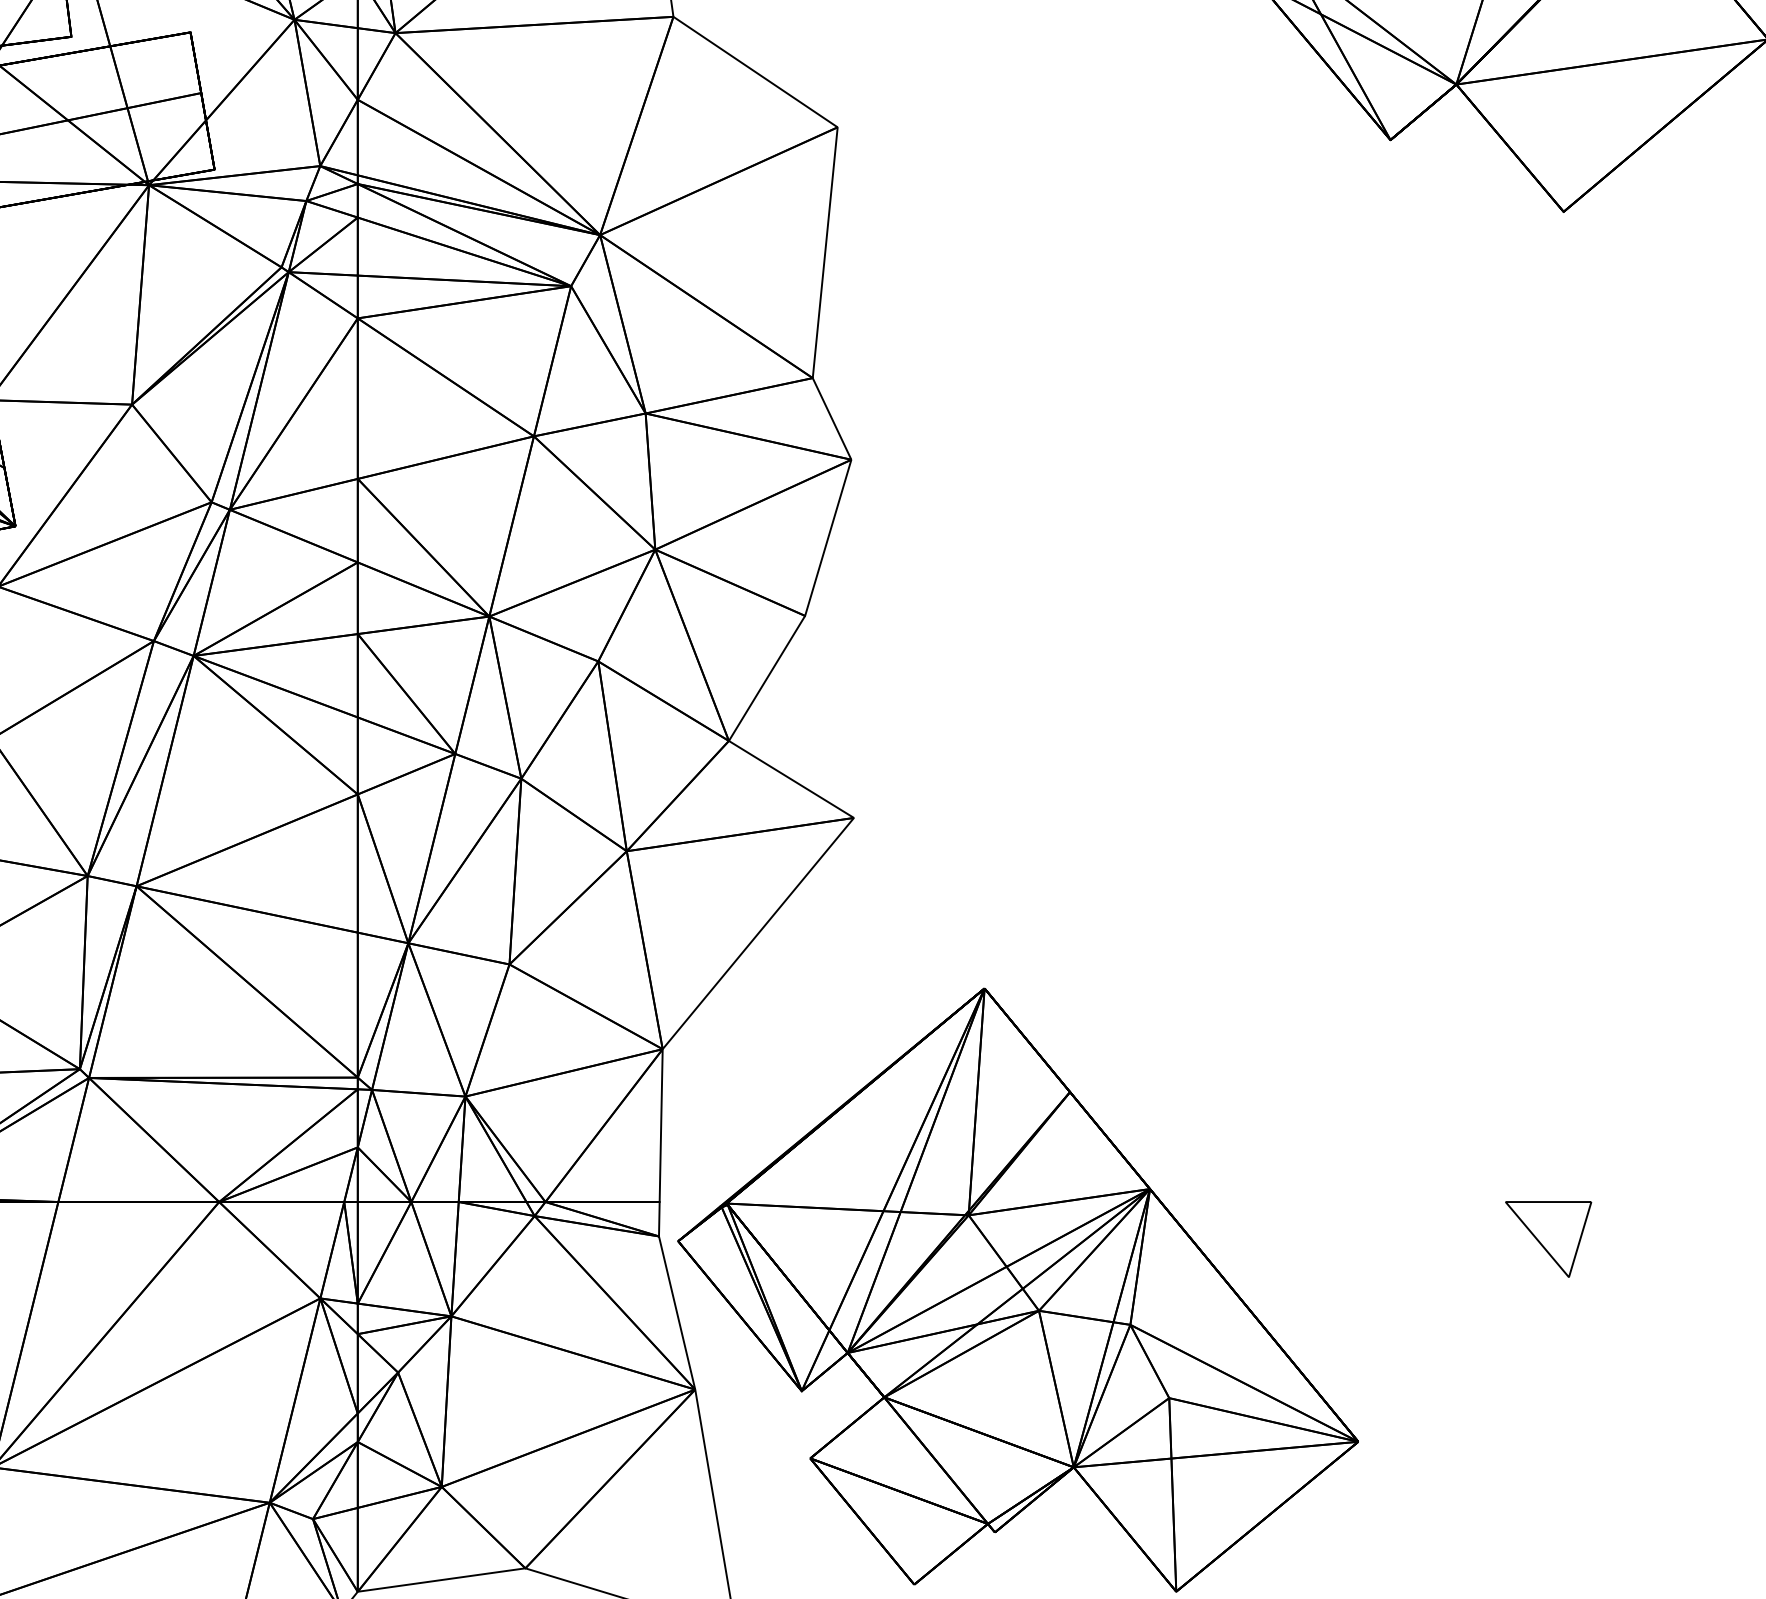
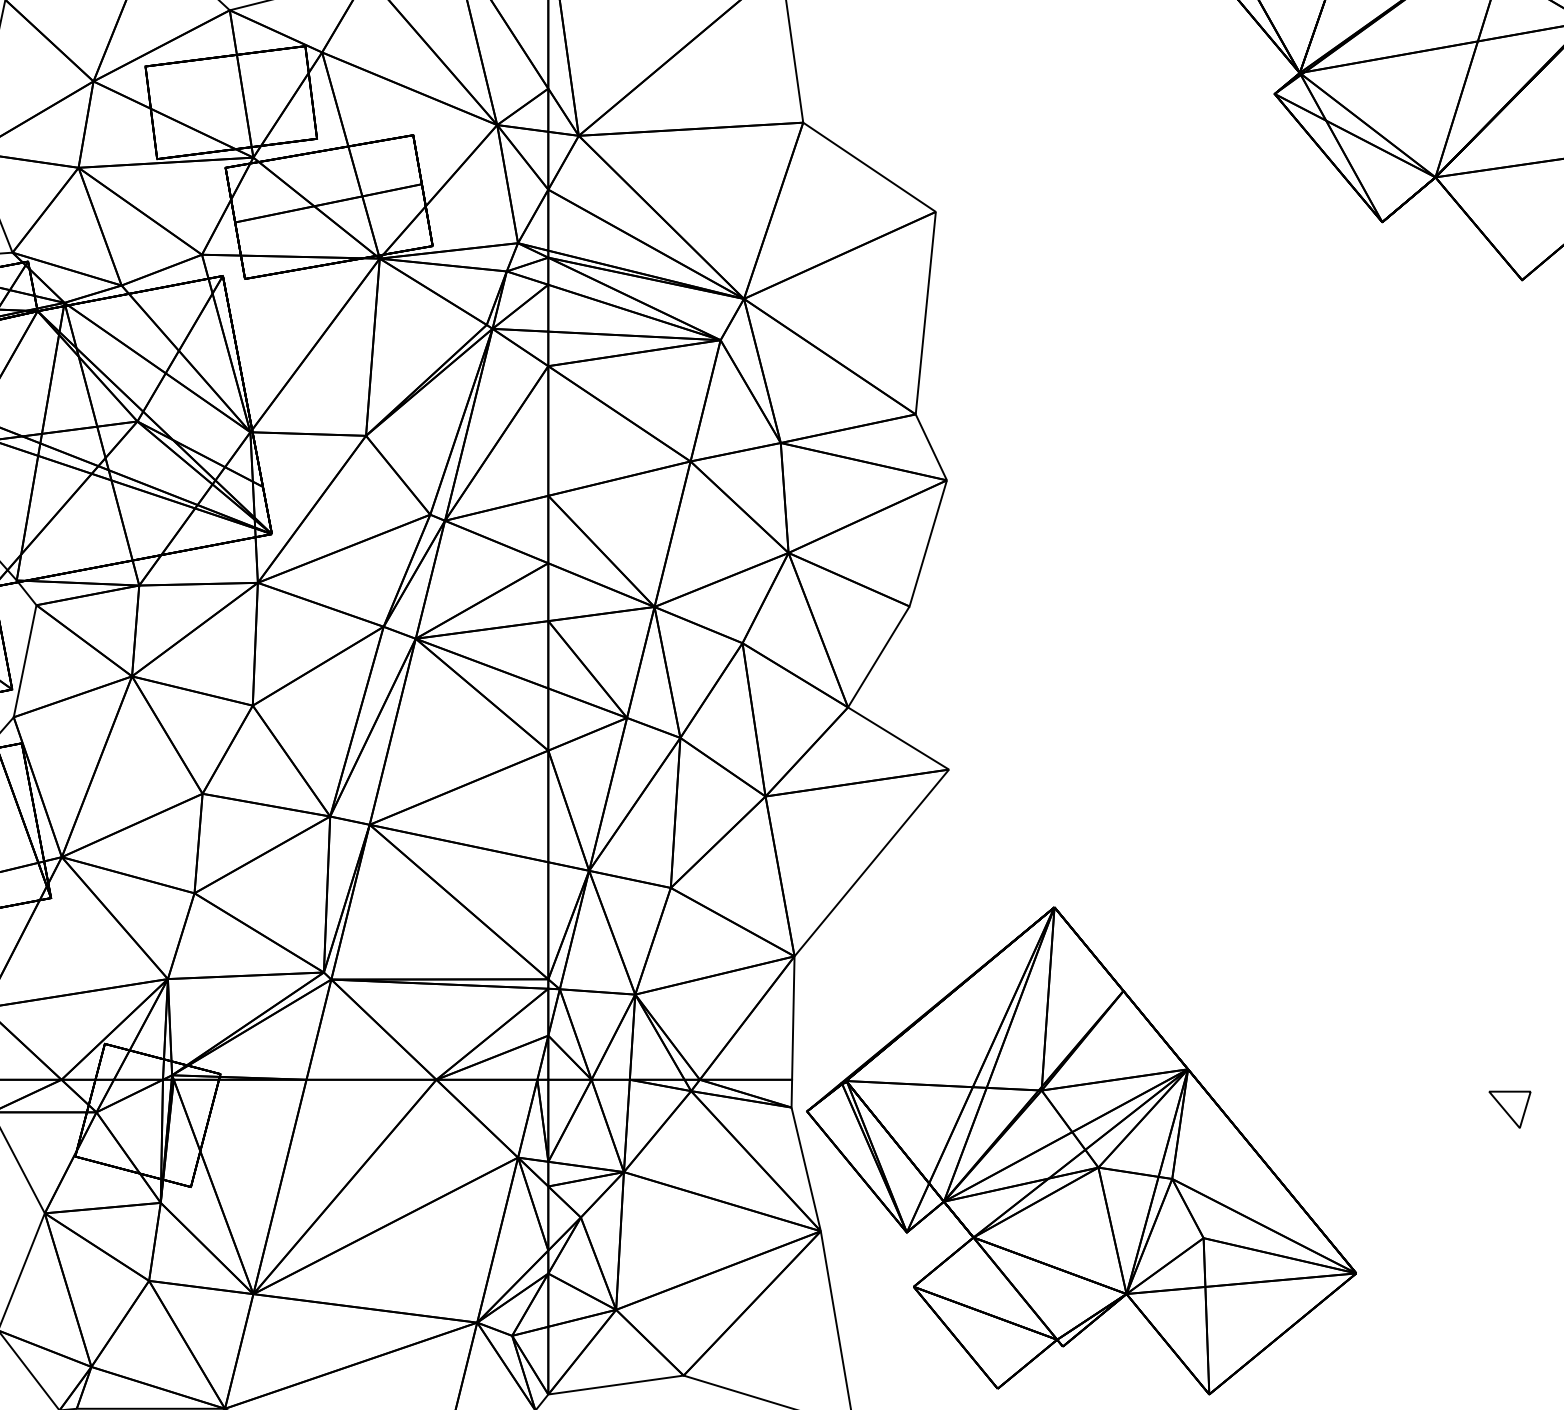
part: (1548, 1238) -> (1509, 1109), size x0.6

